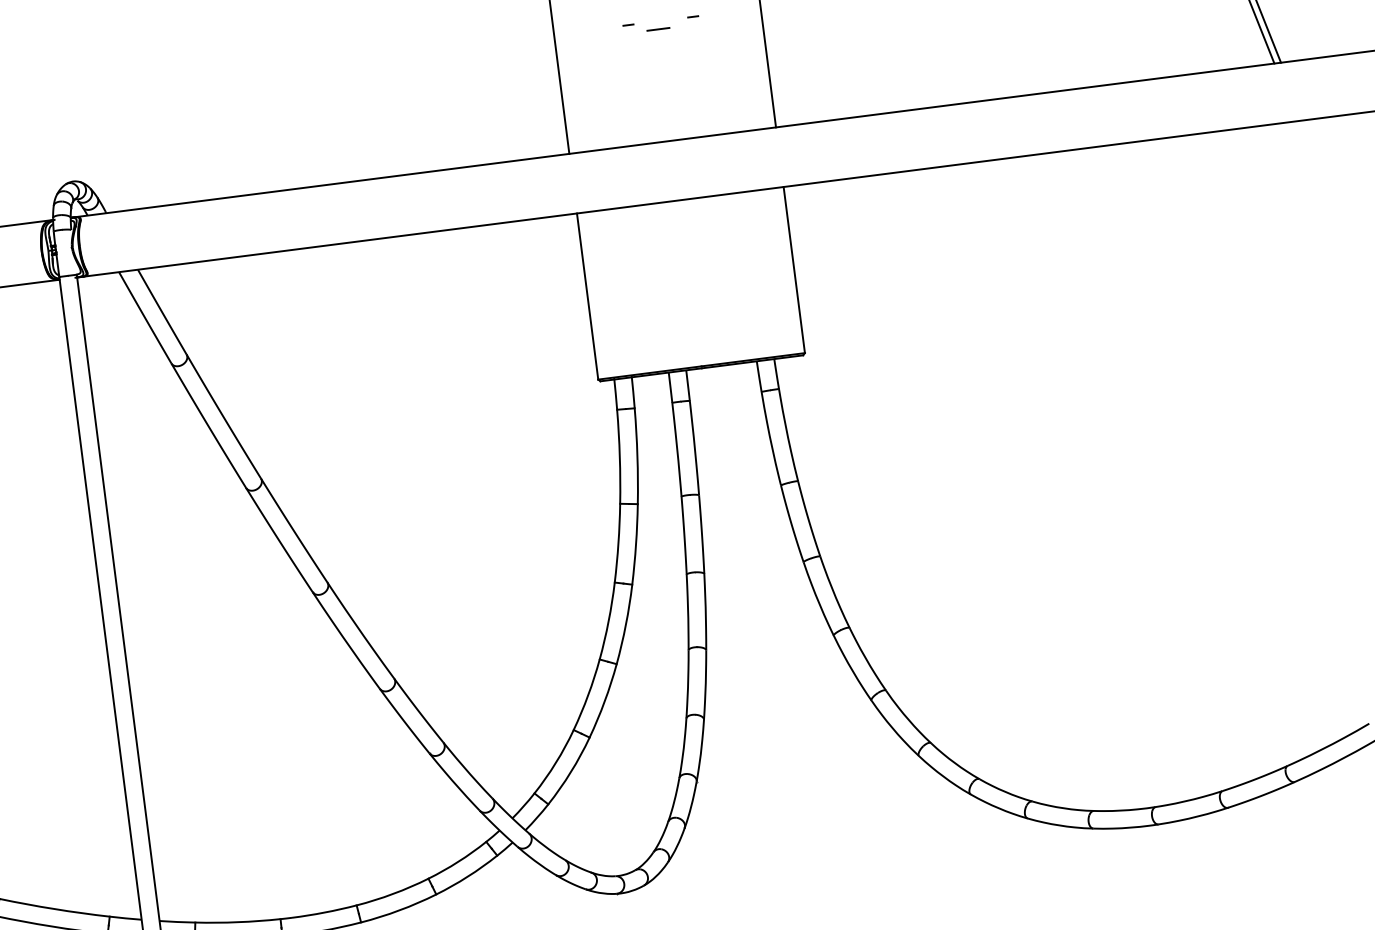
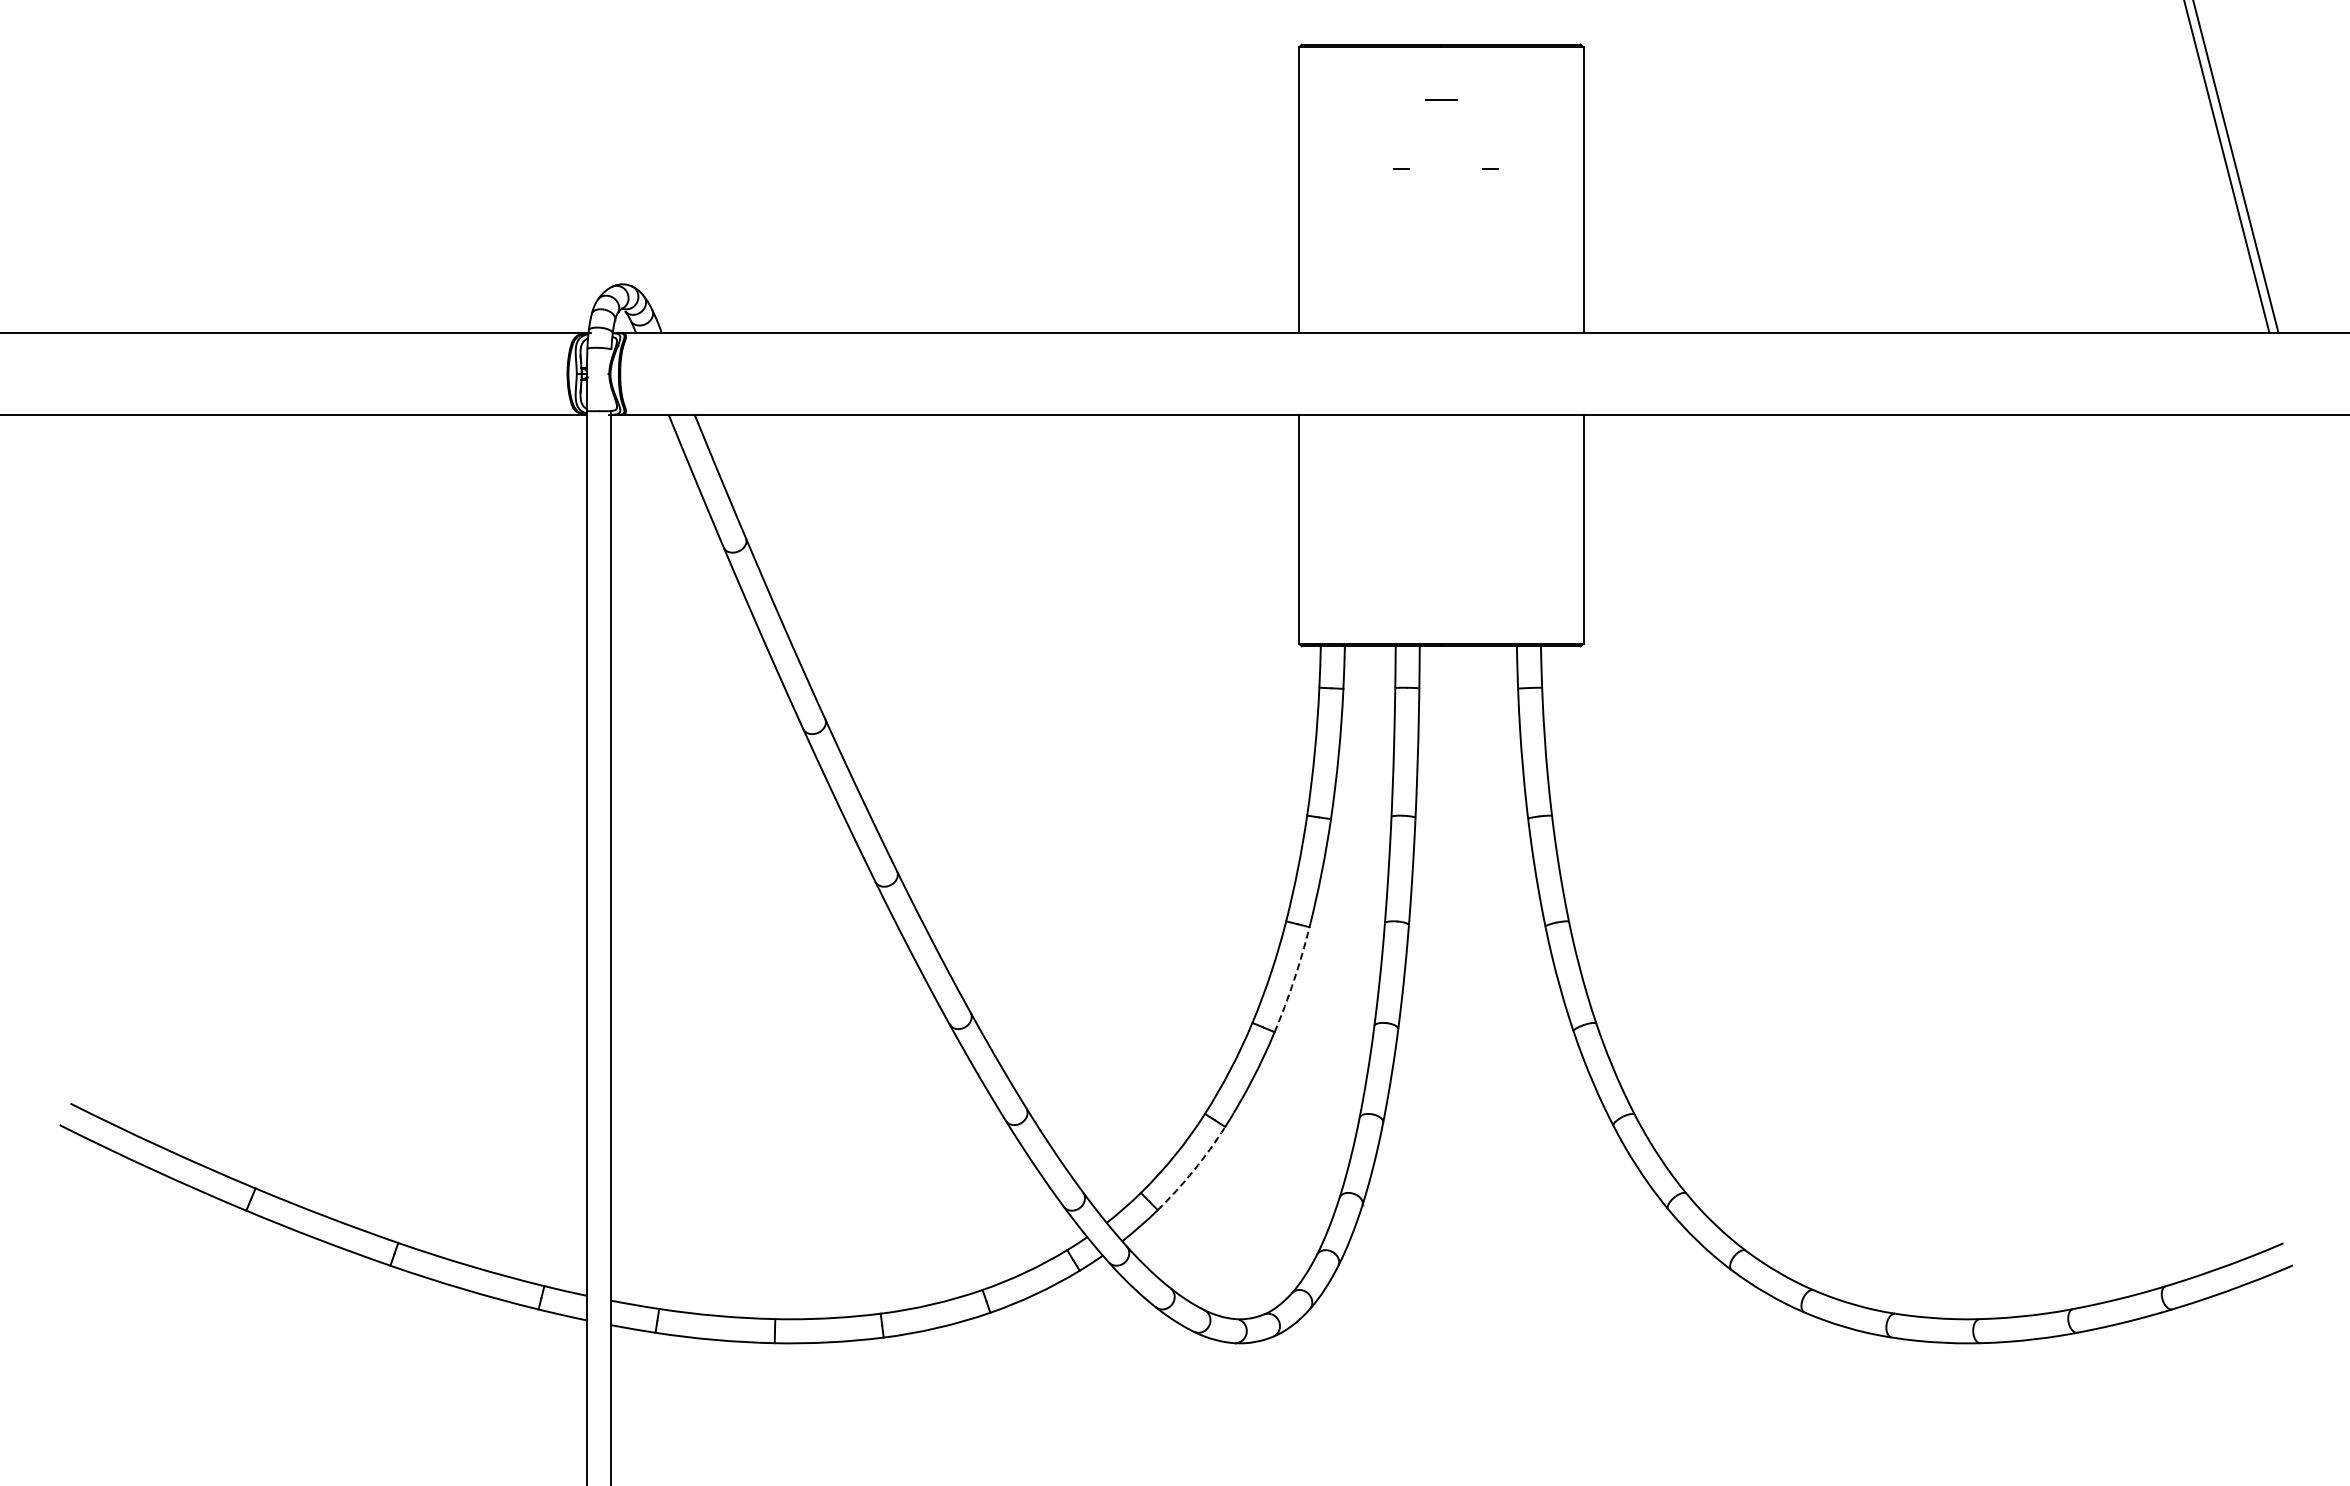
line: (657, 29) -> (1440, 179), removed
arc: (626, 624) -> (1294, 980), solid -> dashed
arc: (570, 772) -> (1193, 1170), solid -> dashed

